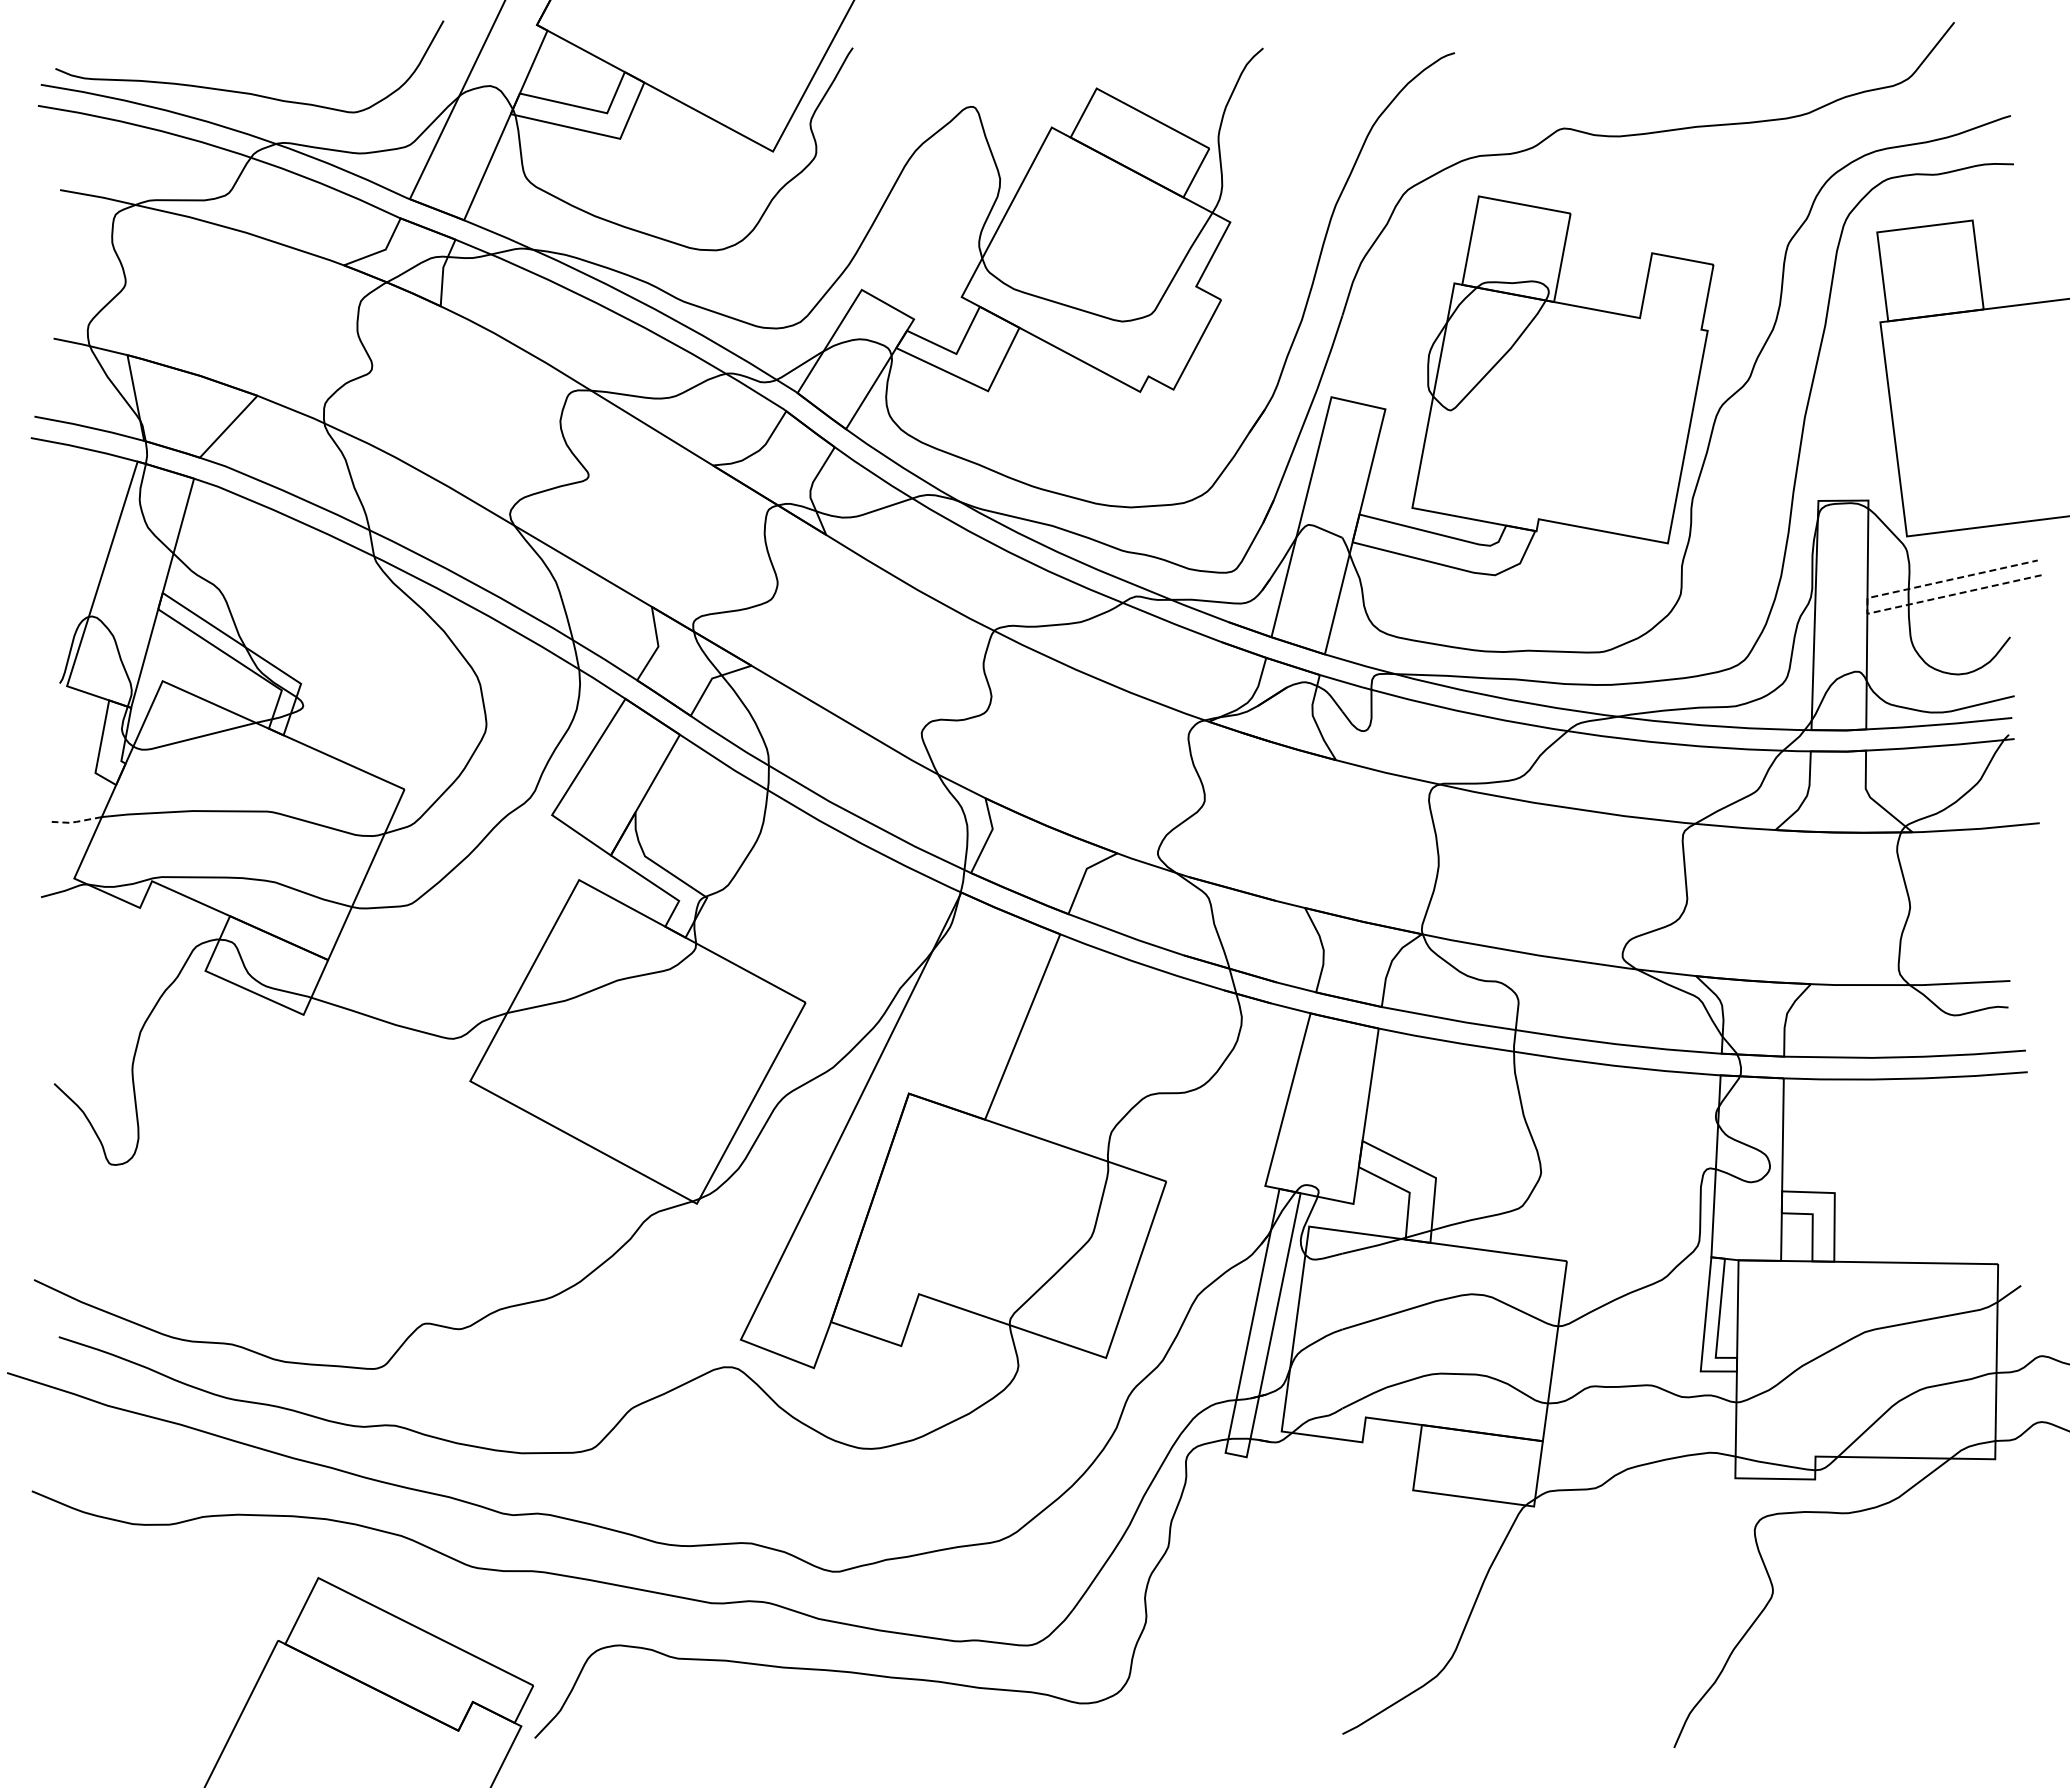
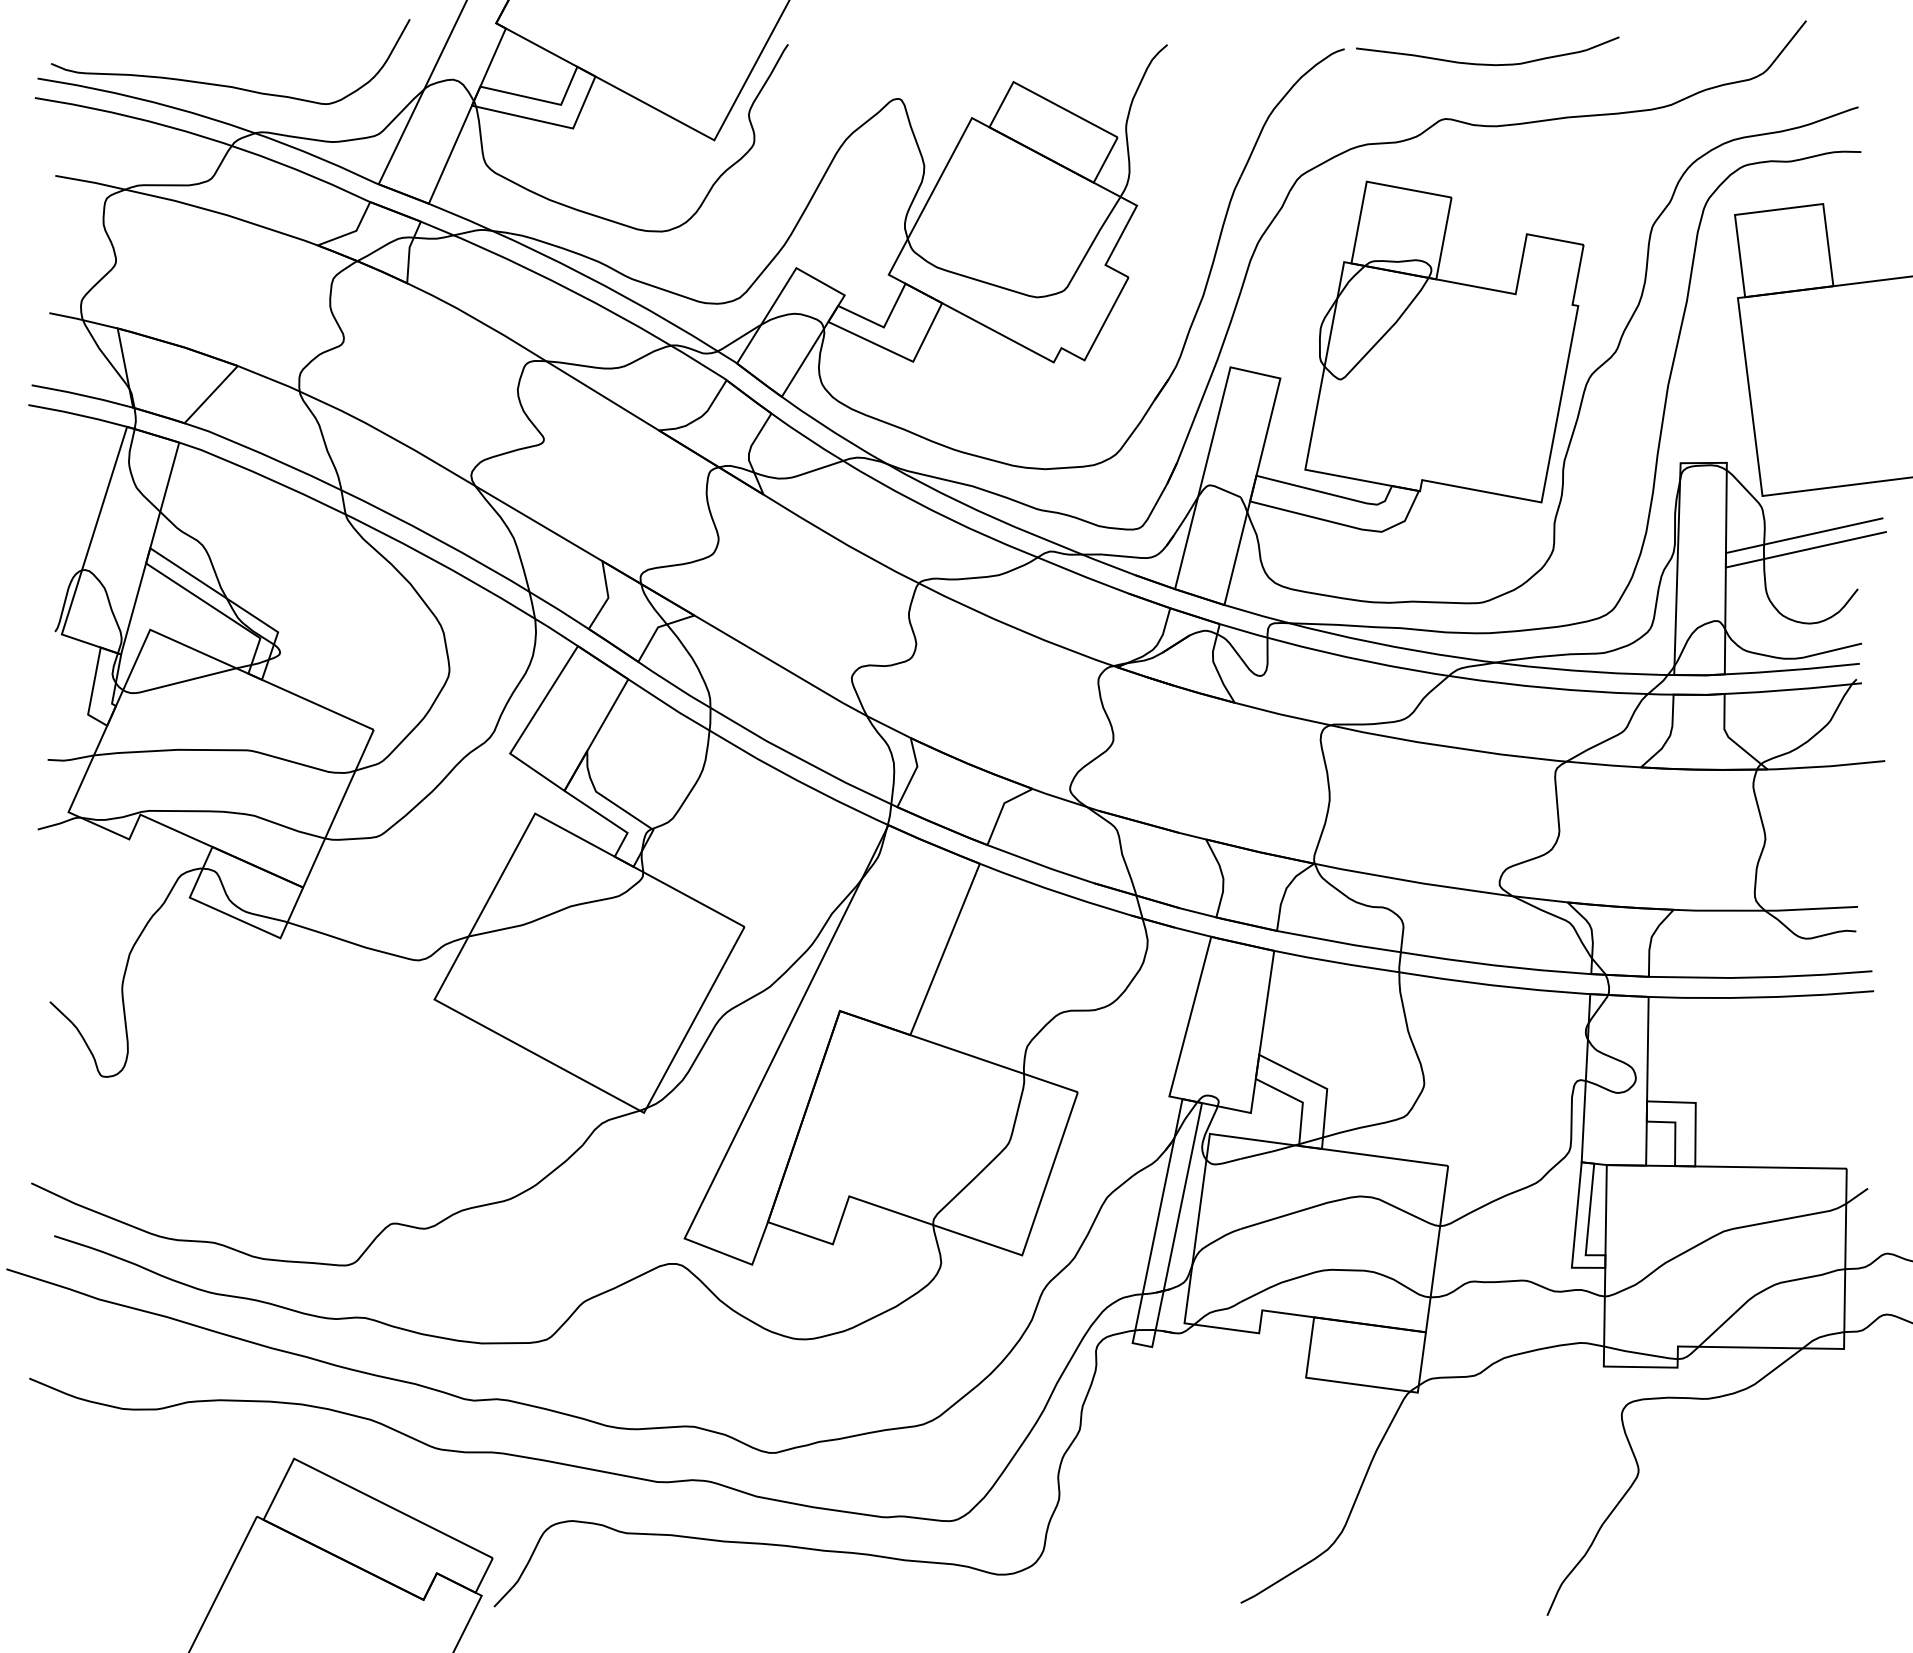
curve: (1606, 68) -> (1484, 63), added
line: (1867, 607) -> (1725, 561), dashed -> solid
line: (76, 821) -> (70, 759), dashed -> solid

